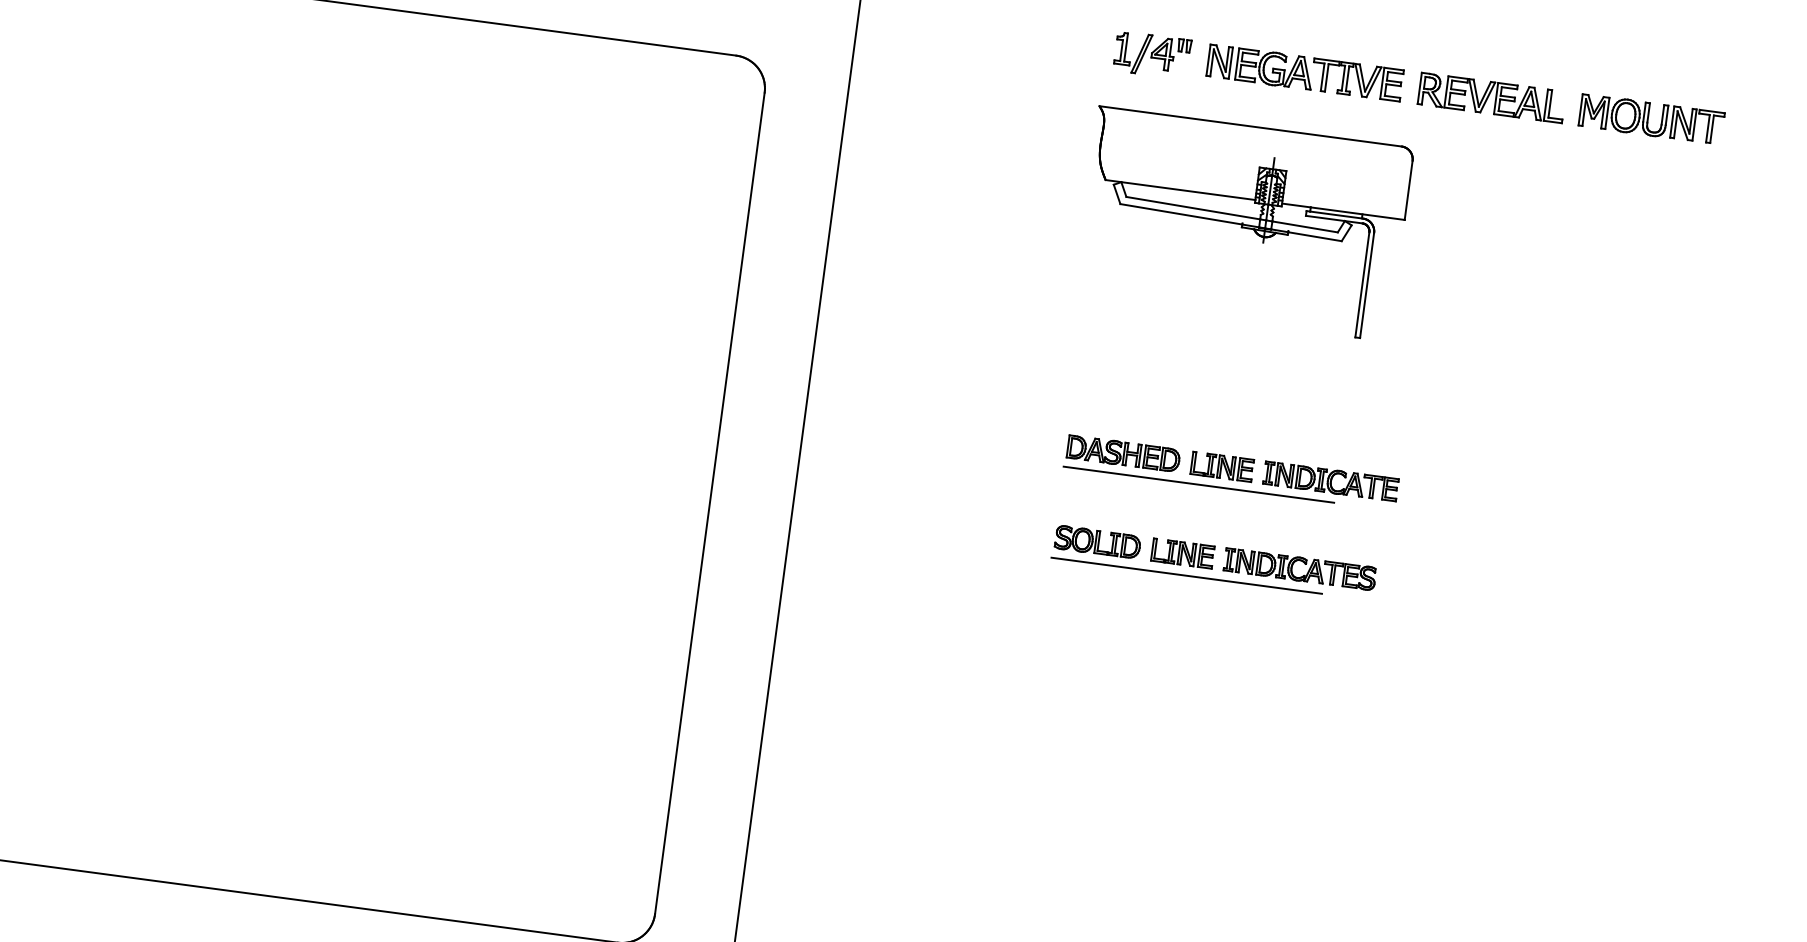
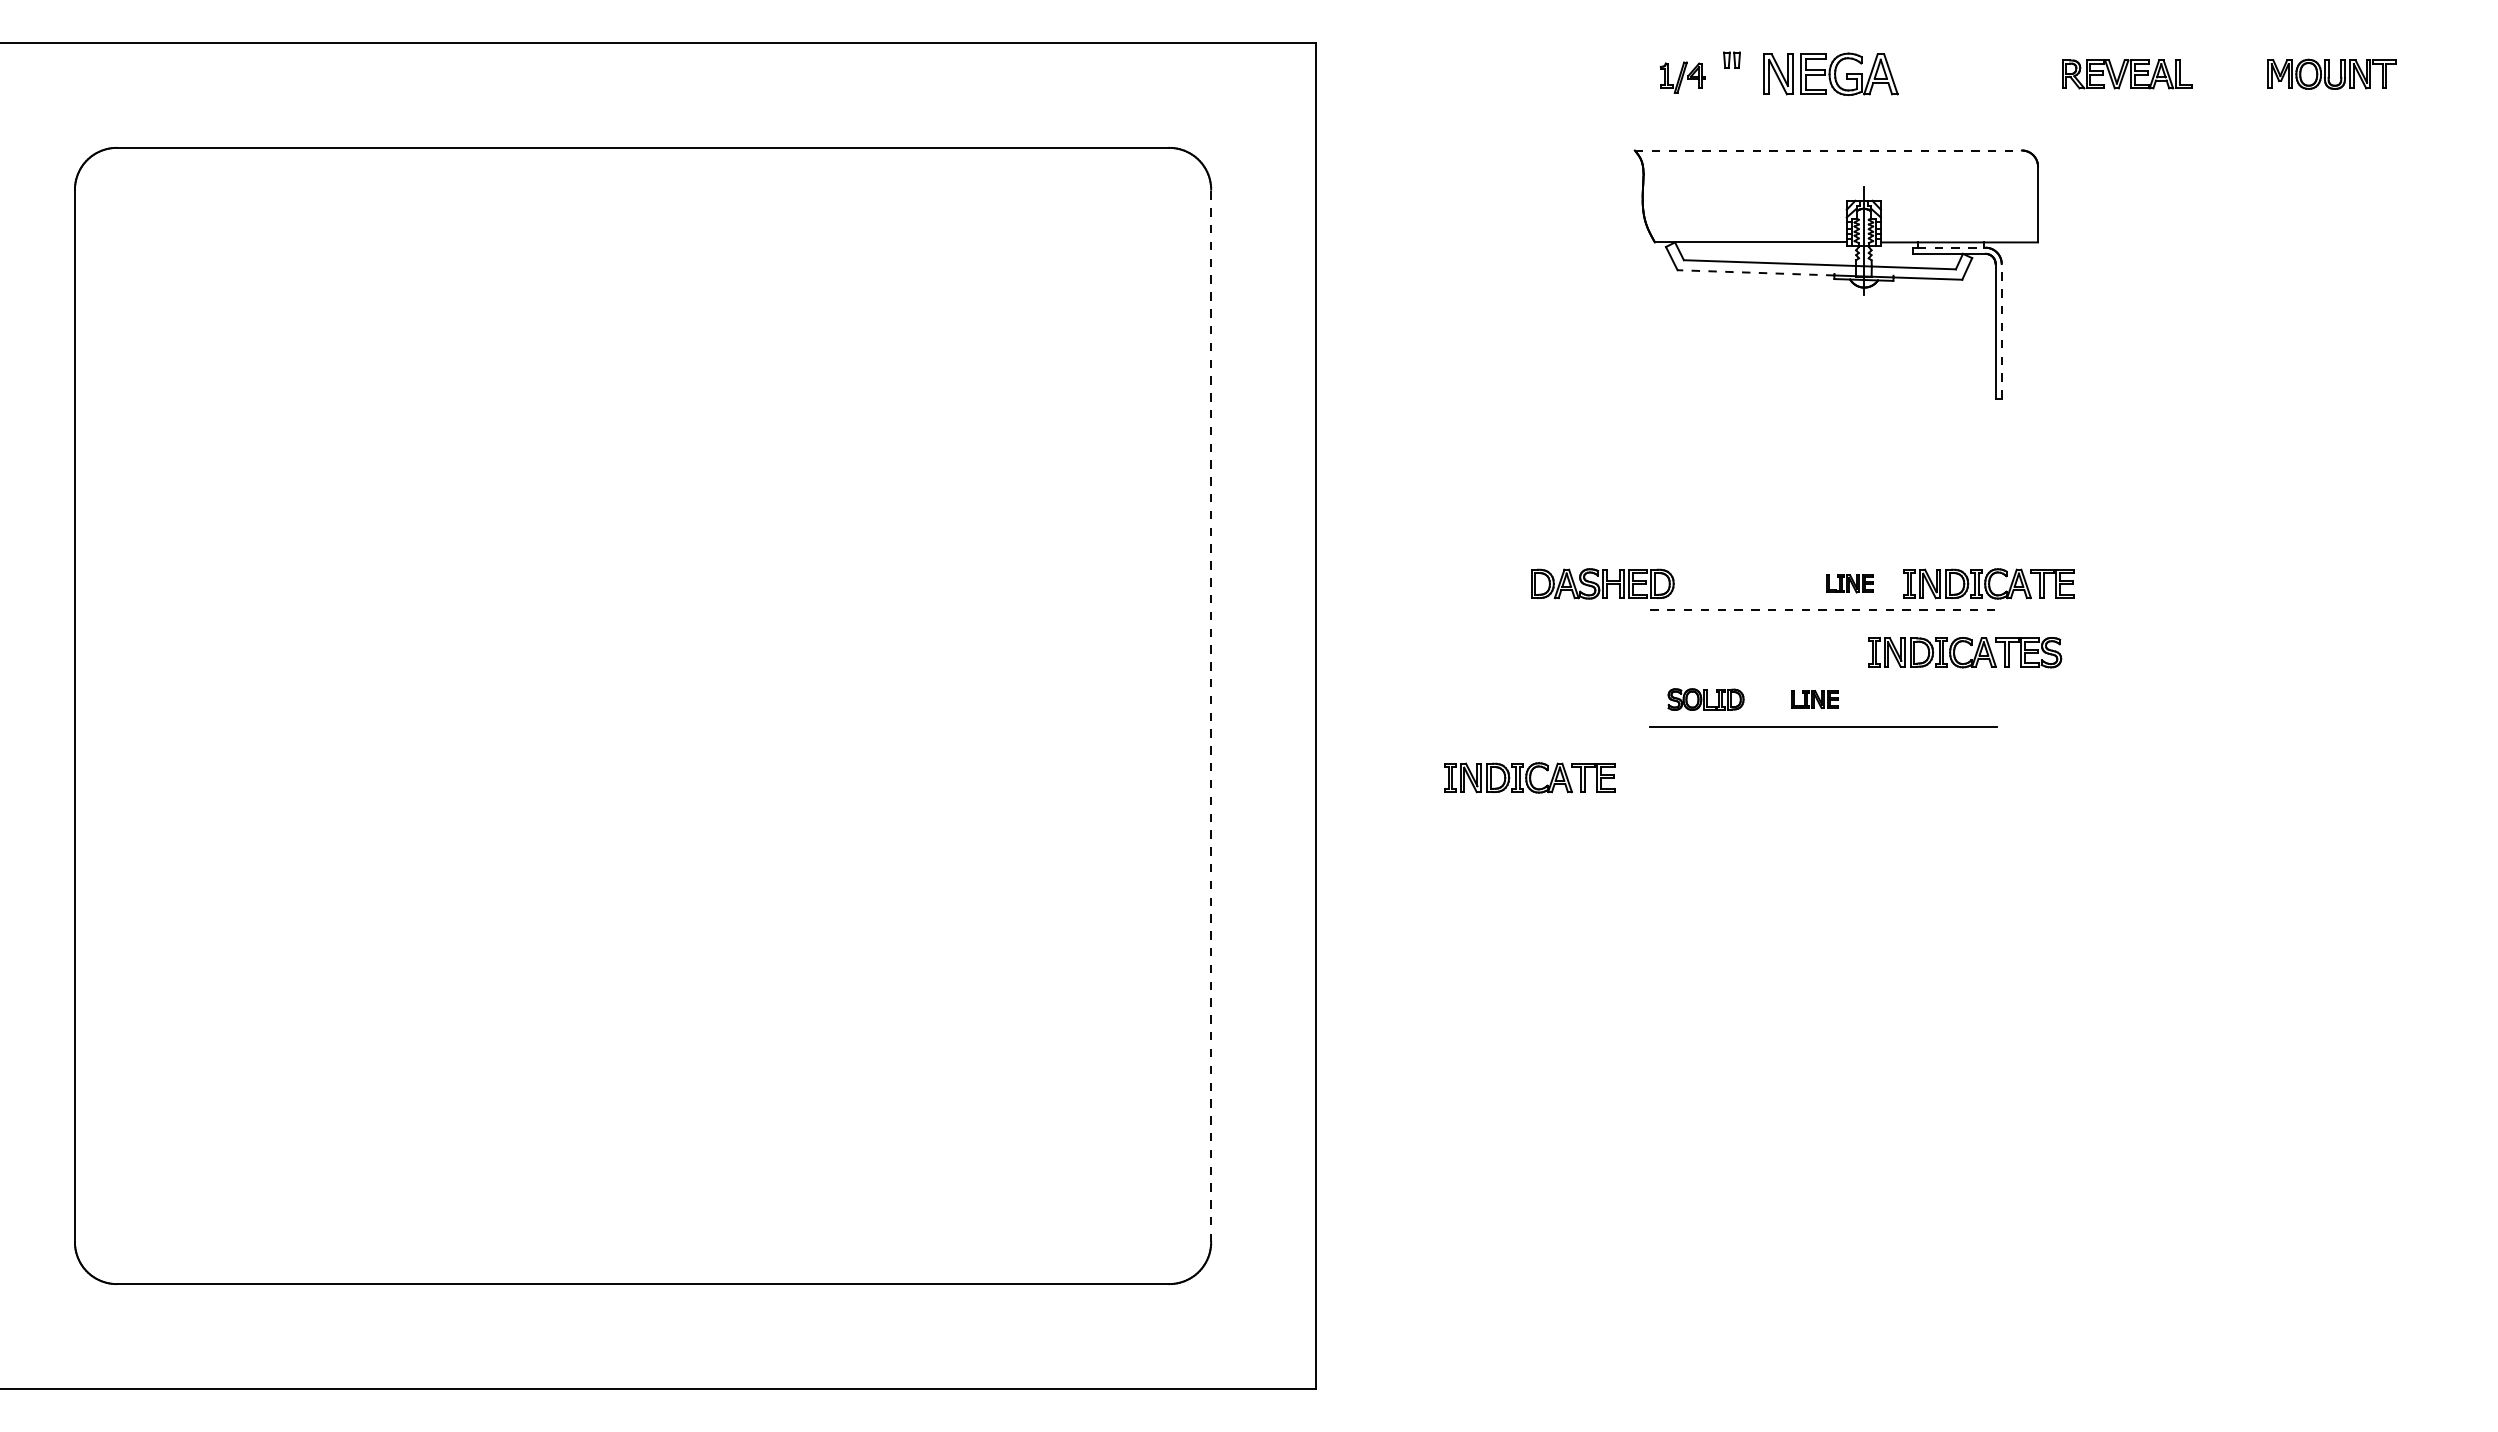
part: (1144, 54) -> (1682, 77), size x0.6
part: (1356, 80) -> (1954, 74), removed
part: (1492, 98) -> (2127, 74), size x0.7
part: (1651, 119) -> (2331, 74), size x0.7
line: (1250, 126) -> (1828, 150), solid -> dashed
line: (1181, 213) -> (1755, 272), solid -> dashed
line: (1336, 214) -> (1951, 247), solid -> dashed
line: (1367, 284) -> (2001, 330), solid -> dashed
part: (1123, 453) -> (1602, 583), moved
part: (1221, 466) -> (1849, 583), size x0.6
line: (1198, 484) -> (1823, 610), solid -> dashed
line: (710, 503) -> (1211, 715), solid -> dashed
part: (1097, 542) -> (1705, 699), size x0.7
part: (1182, 553) -> (1814, 699), size x0.6
part: (1305, 564) -> (1970, 645), moved
part: (951, 584) -> (1529, 777), added

